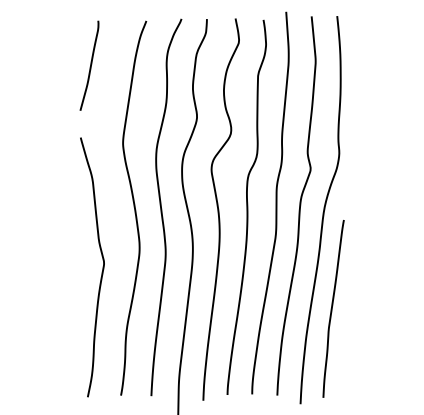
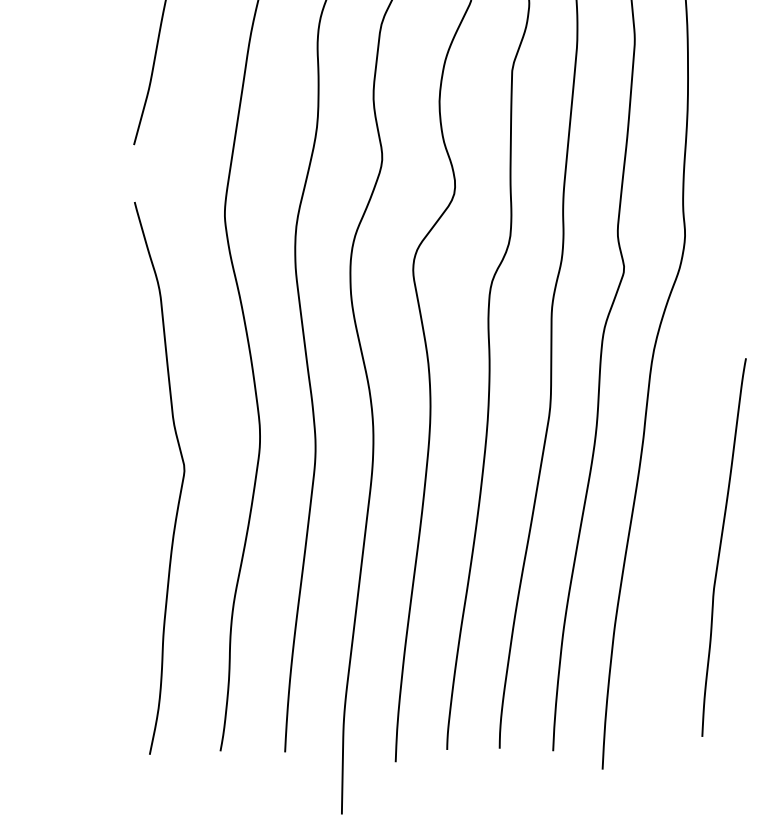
curve: (332, 308) -> (721, 546), moved

